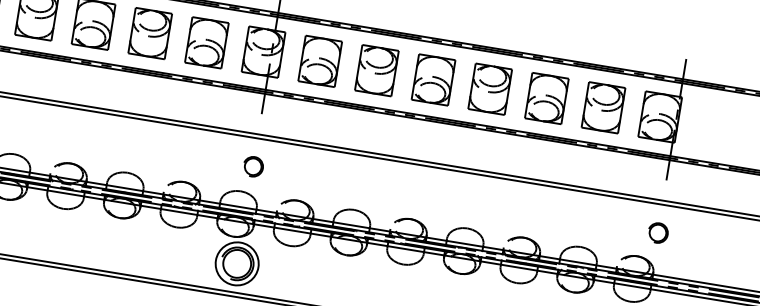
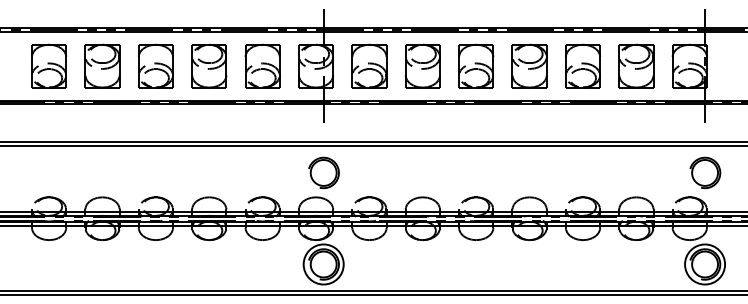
part: (252, 166) -> (323, 172), size x1.67
part: (658, 232) -> (705, 172), size x1.67

